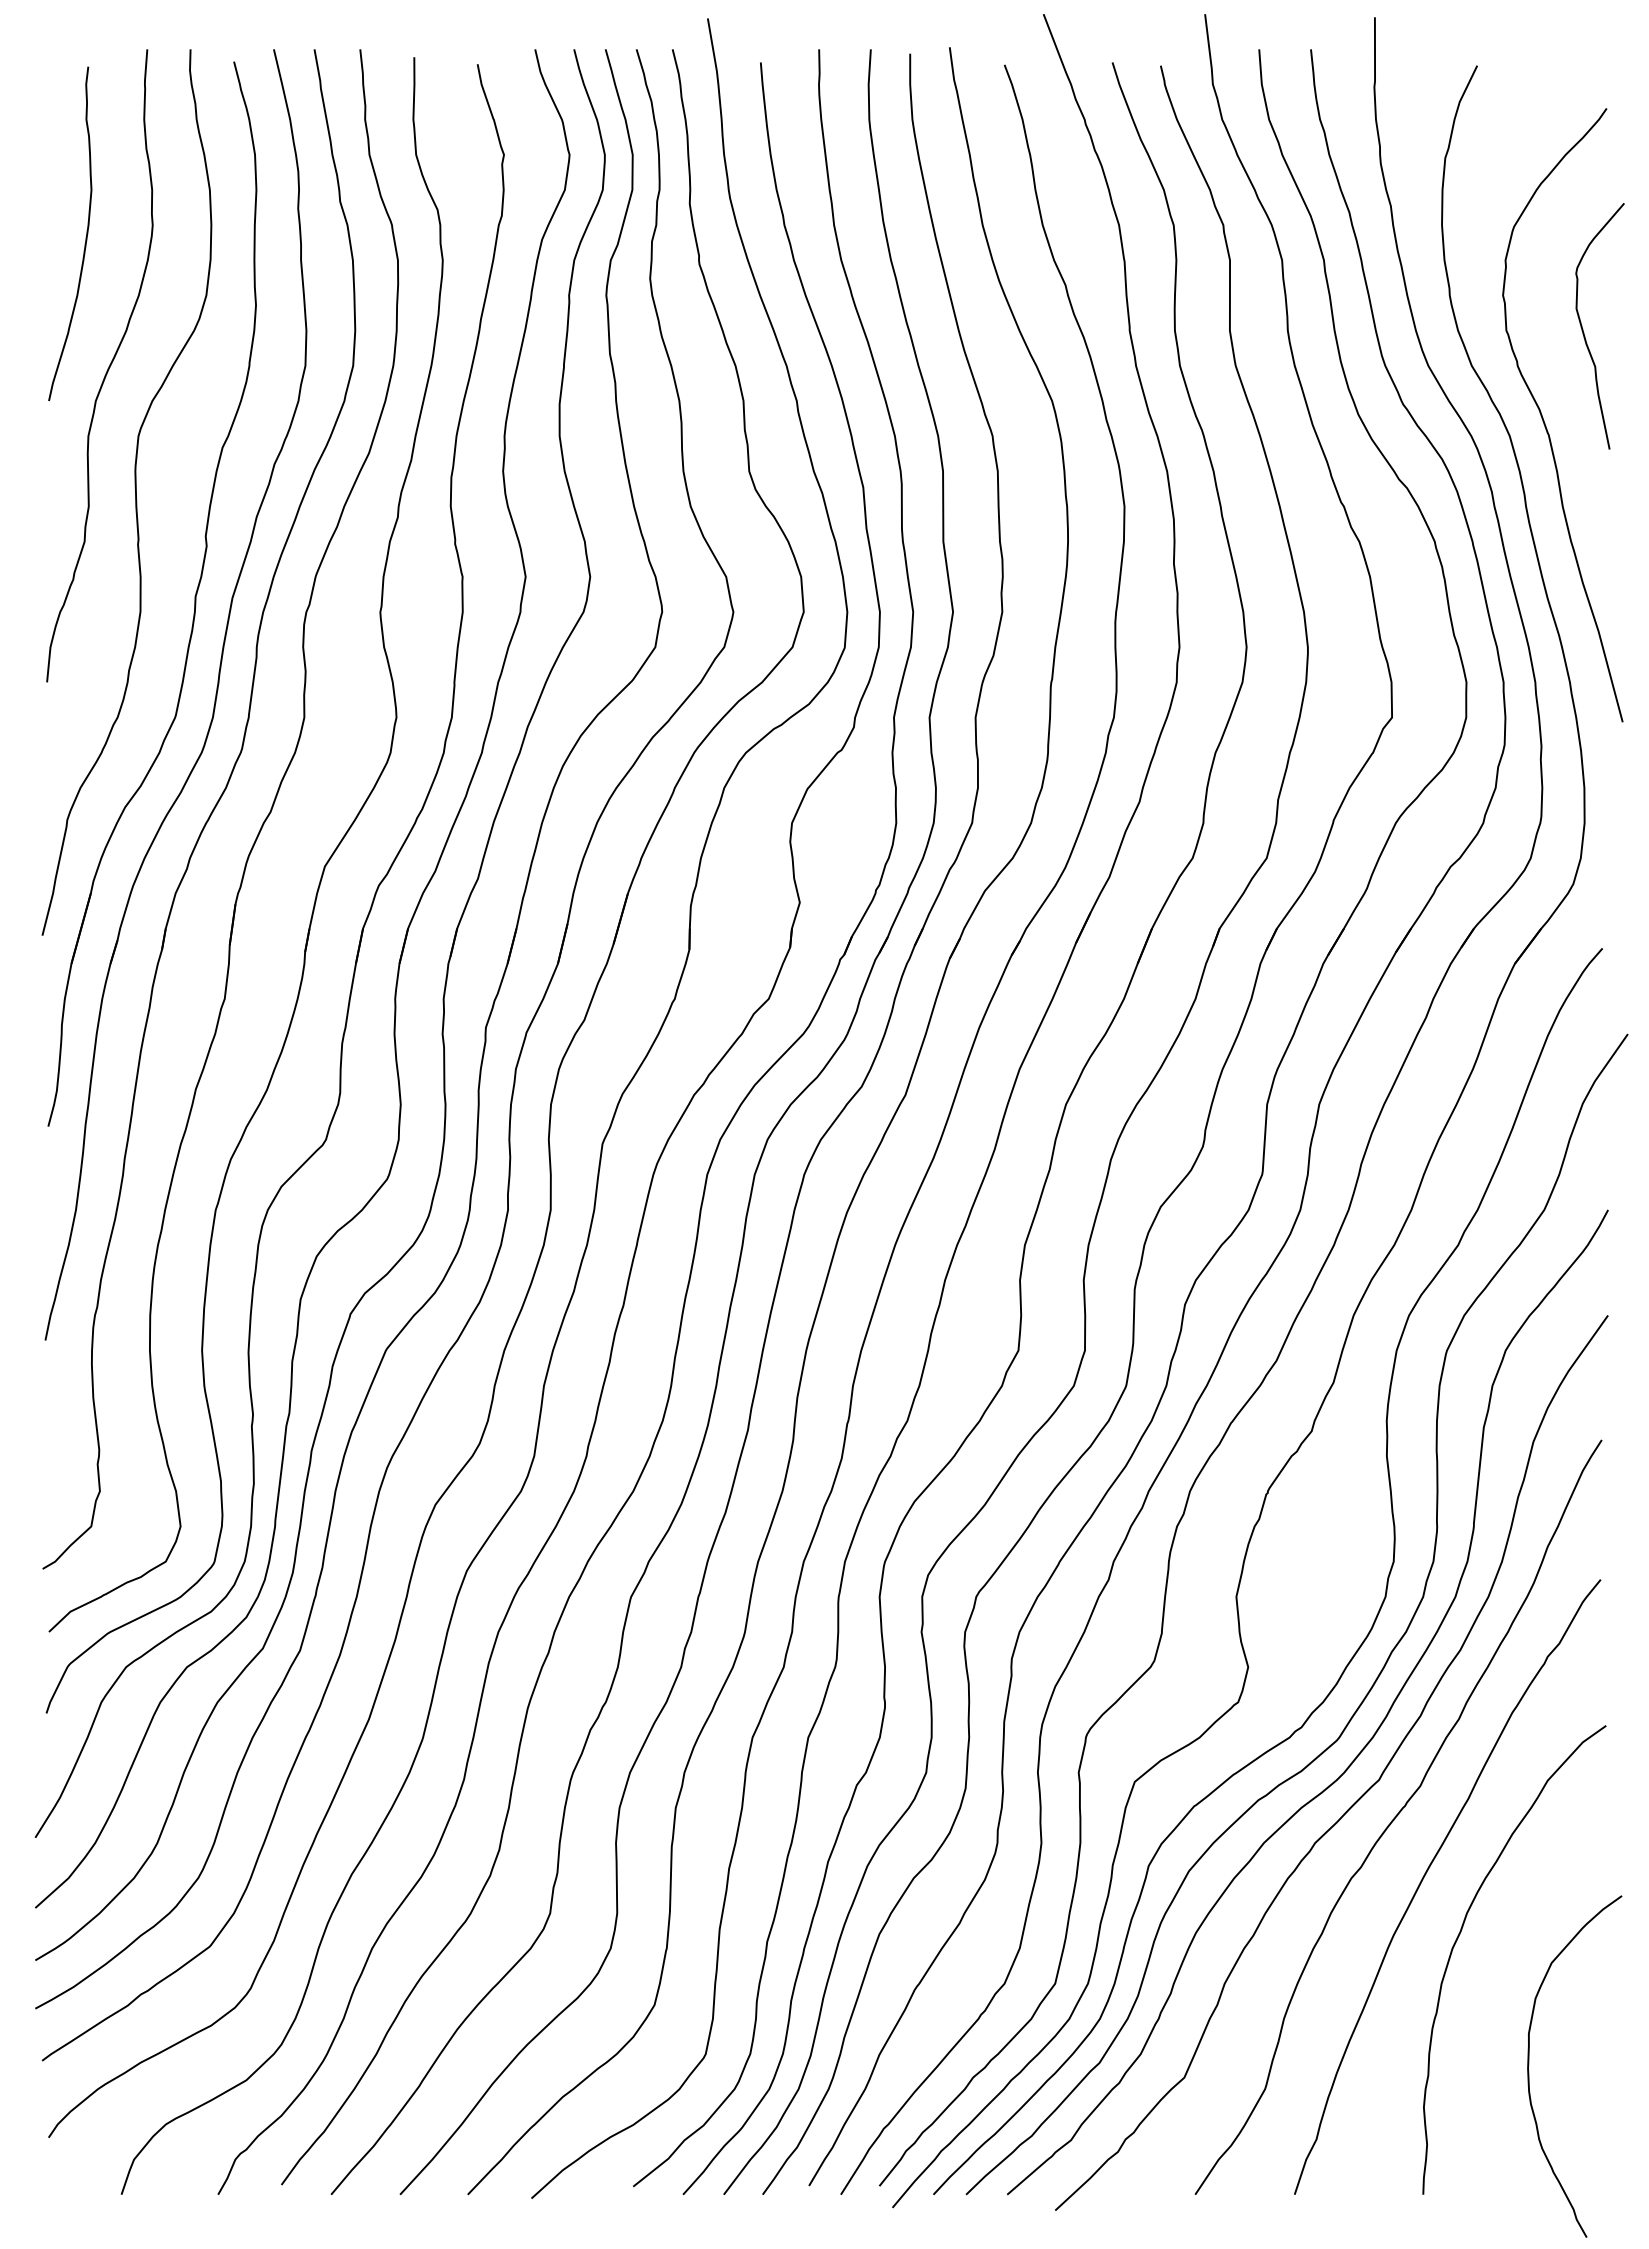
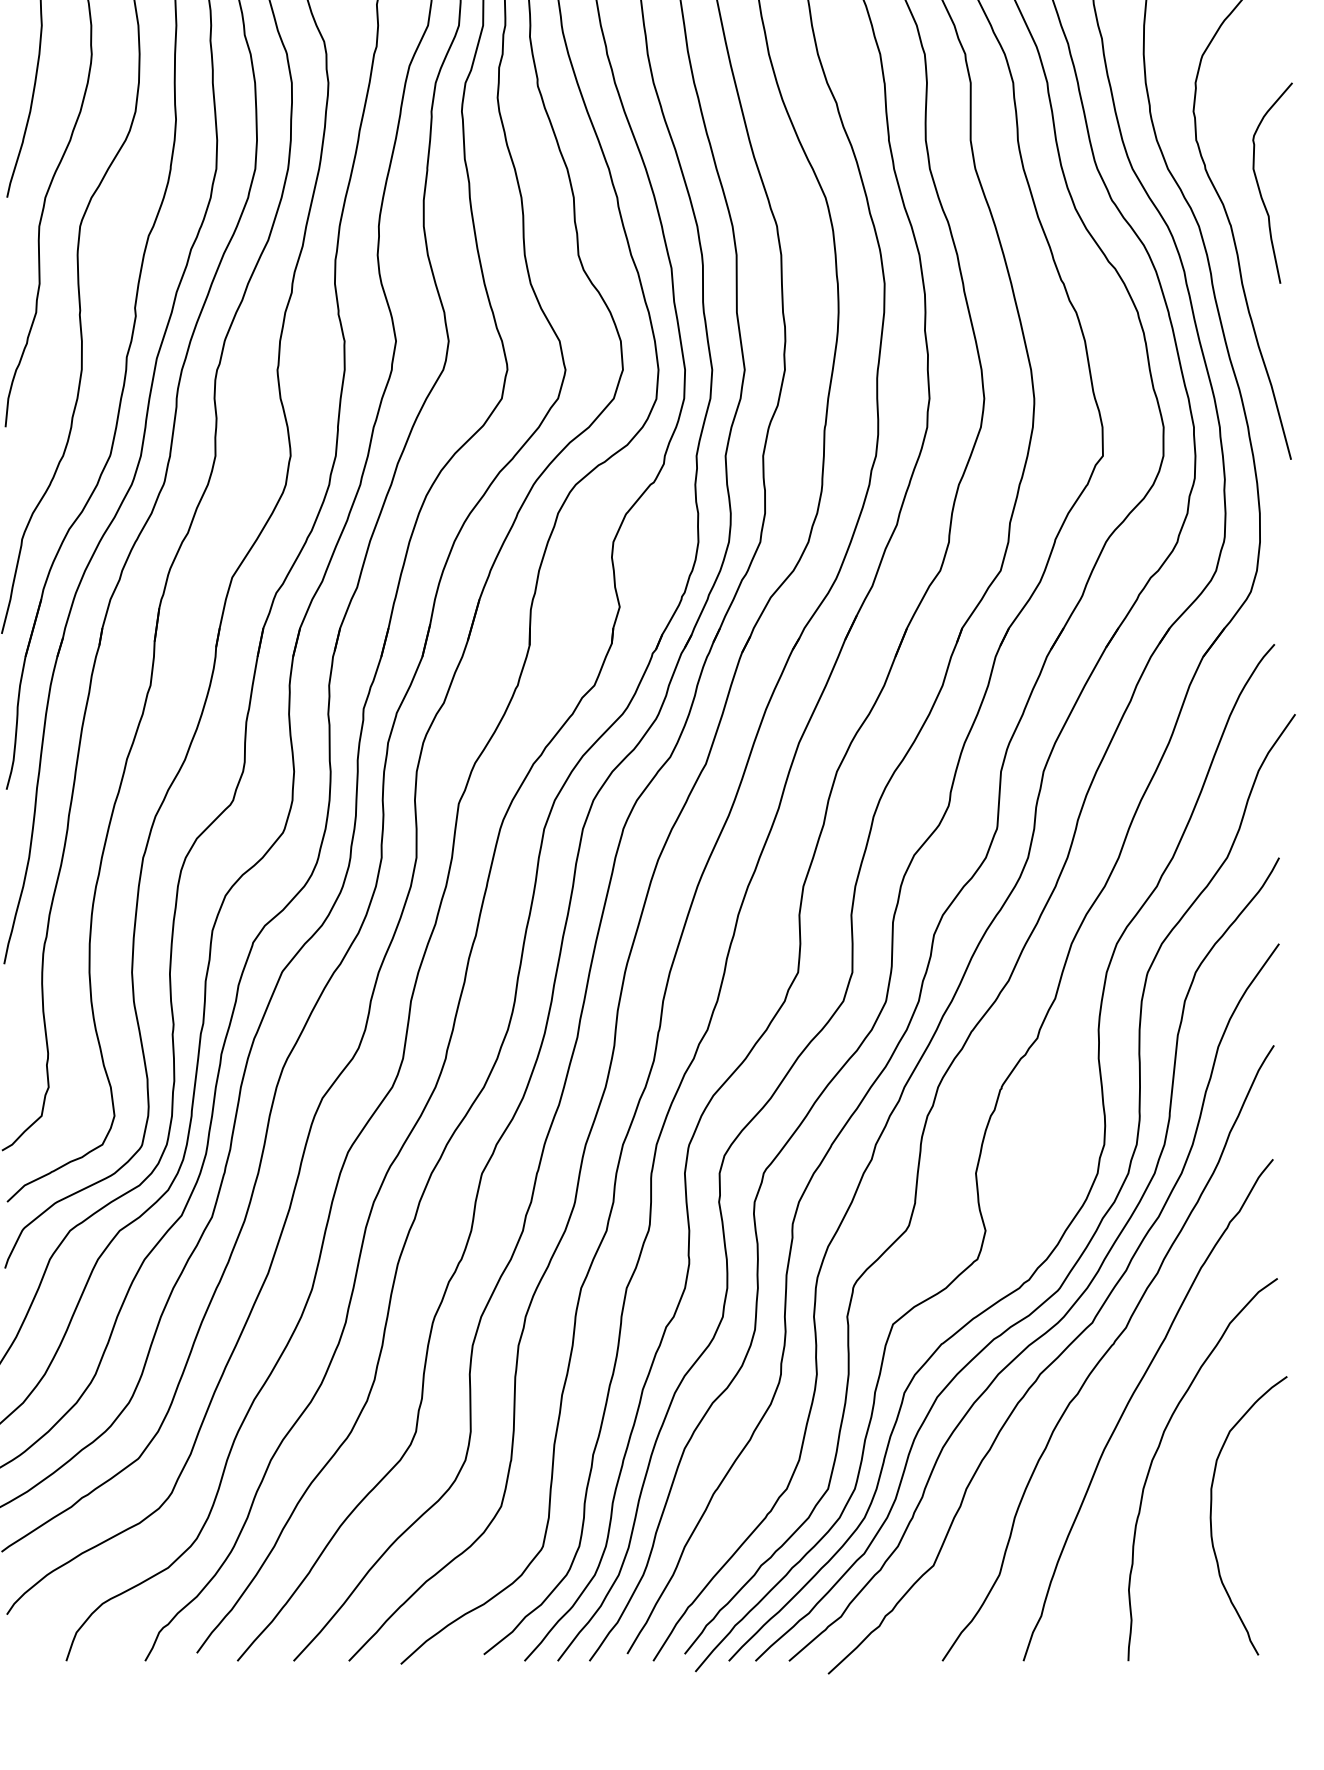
curve: (1584, 332) -> (1259, 188), moved
curve: (1529, 2065) -> (1211, 1514), moved

